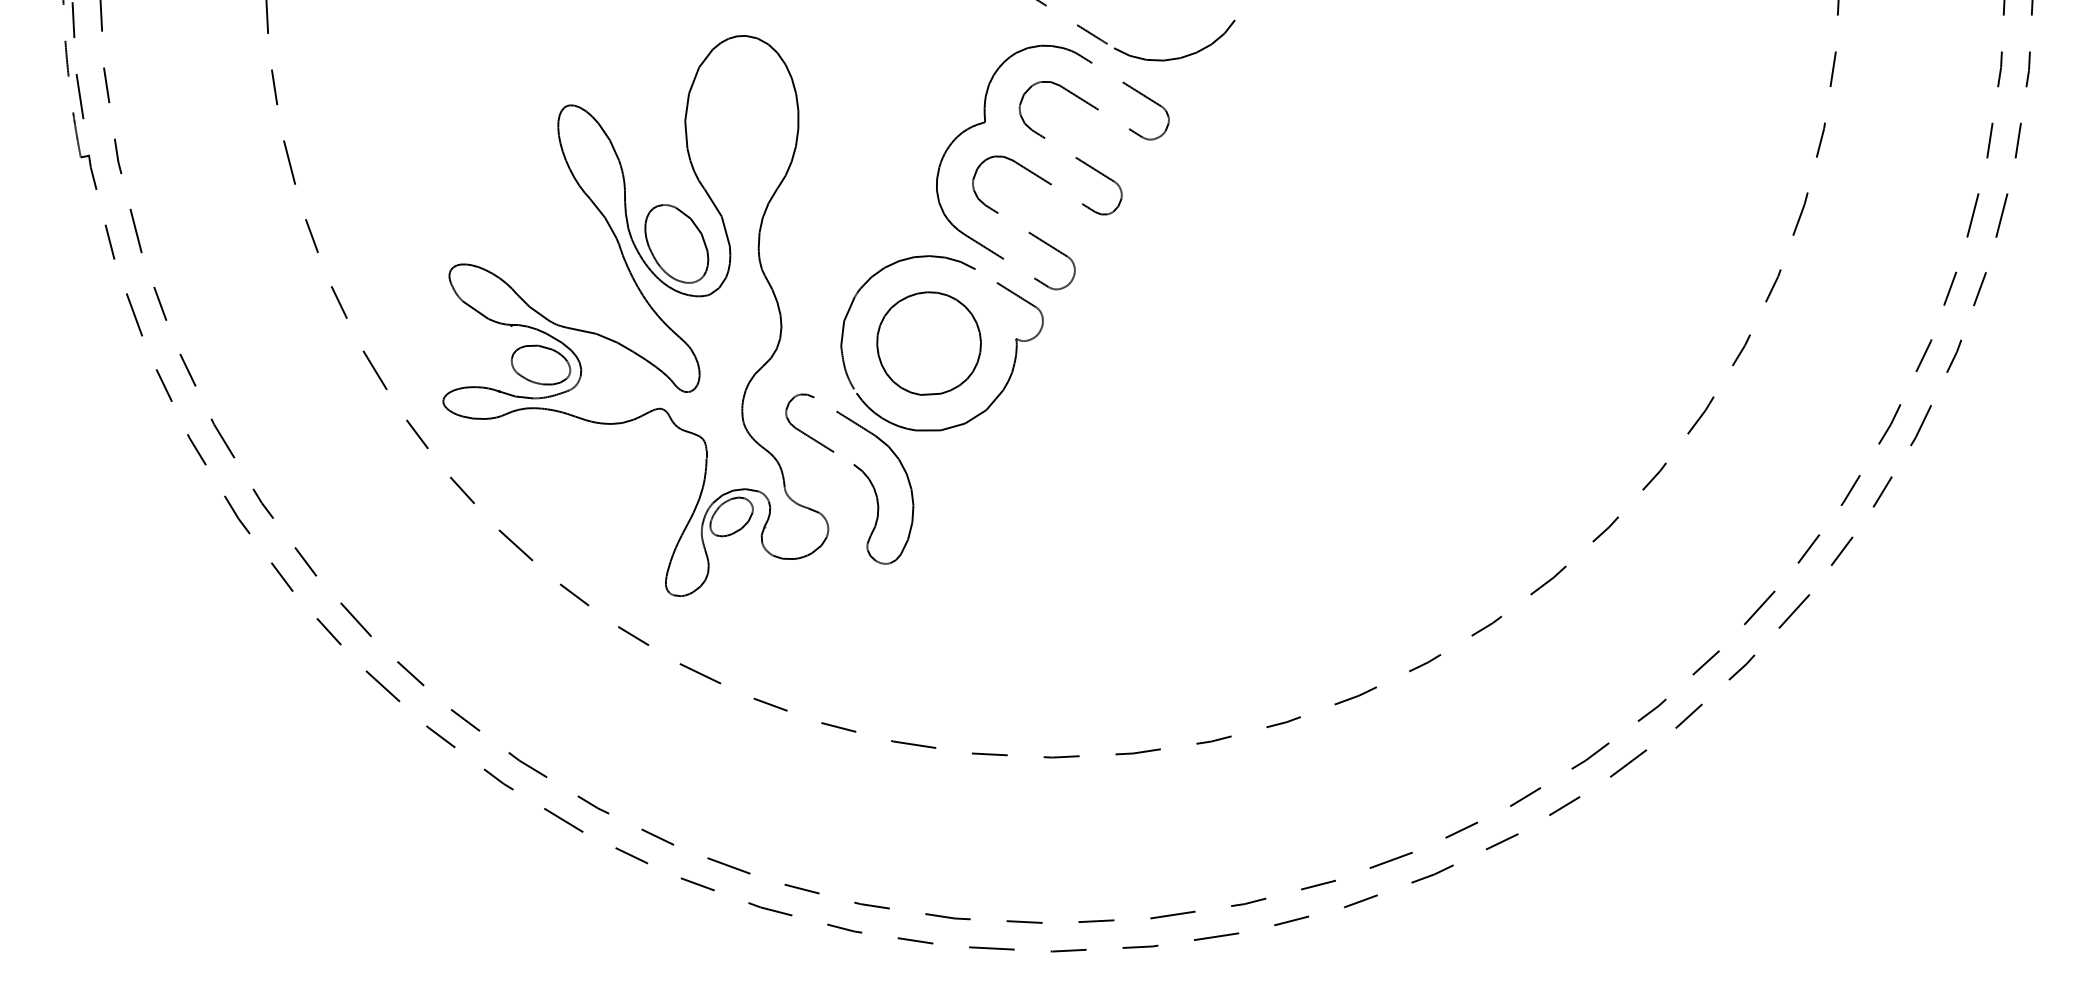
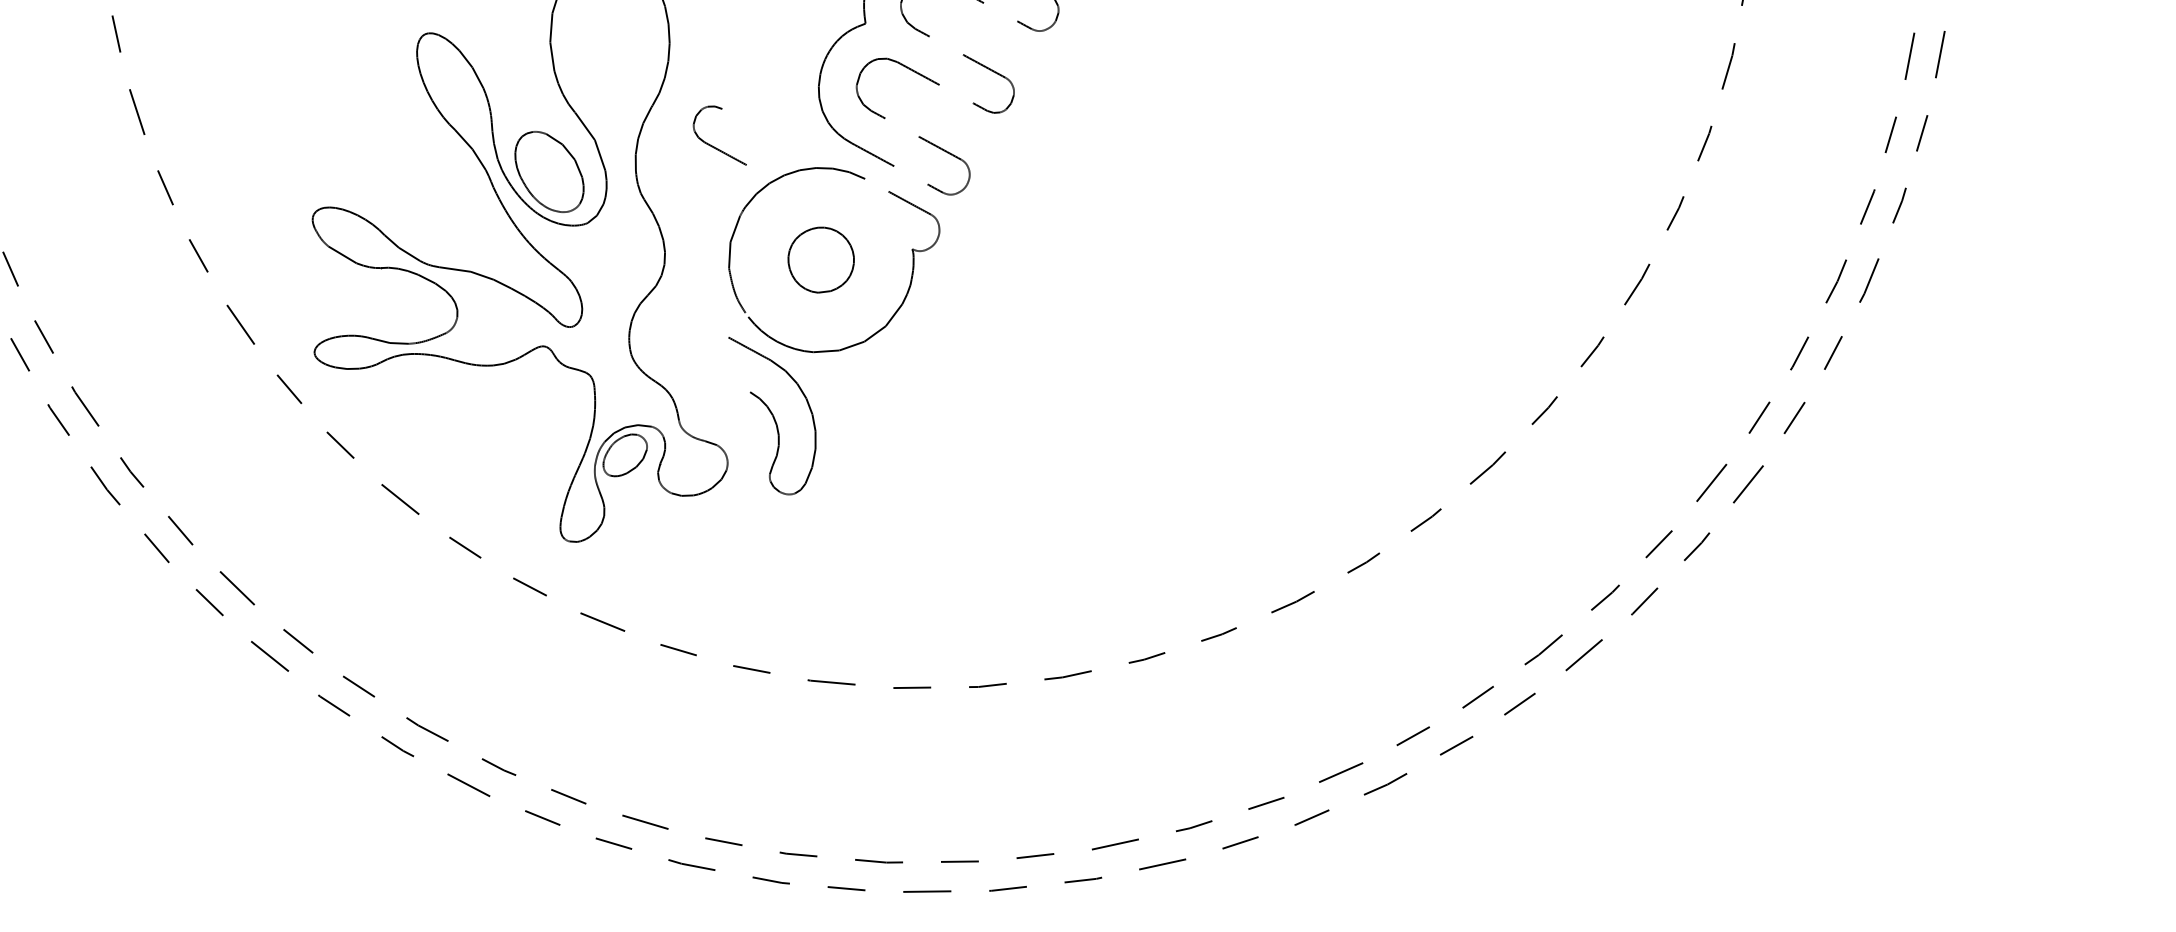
part: (928, 343) -> (820, 259), size x0.6
part: (540, 364) -> (414, 307), removed
part: (803, 431) -> (713, 145), moved

